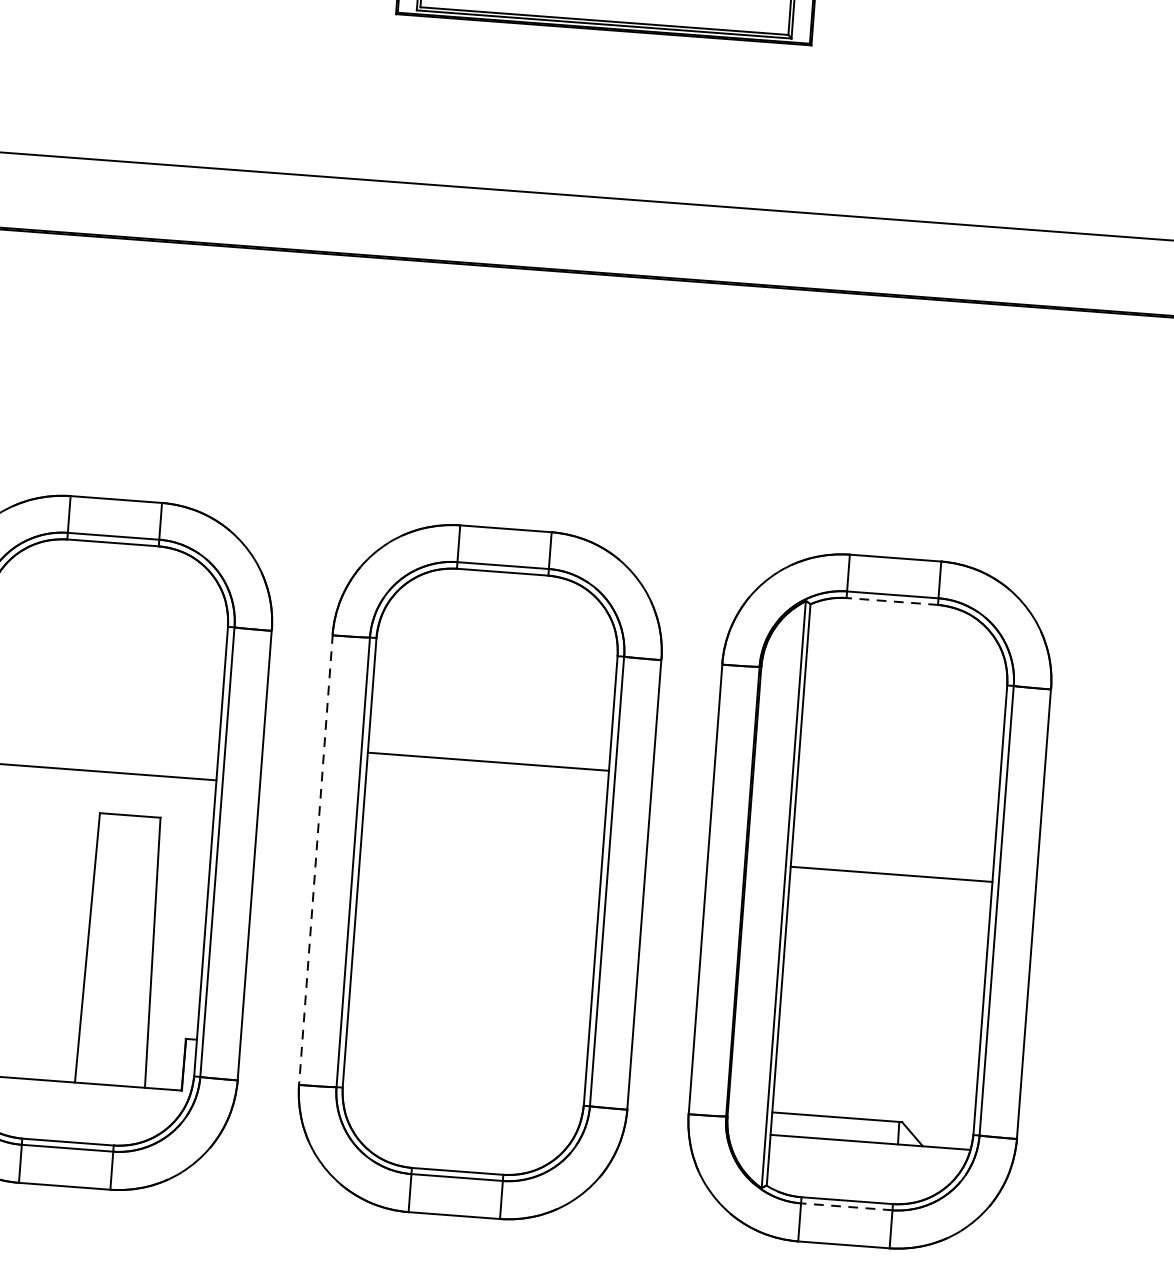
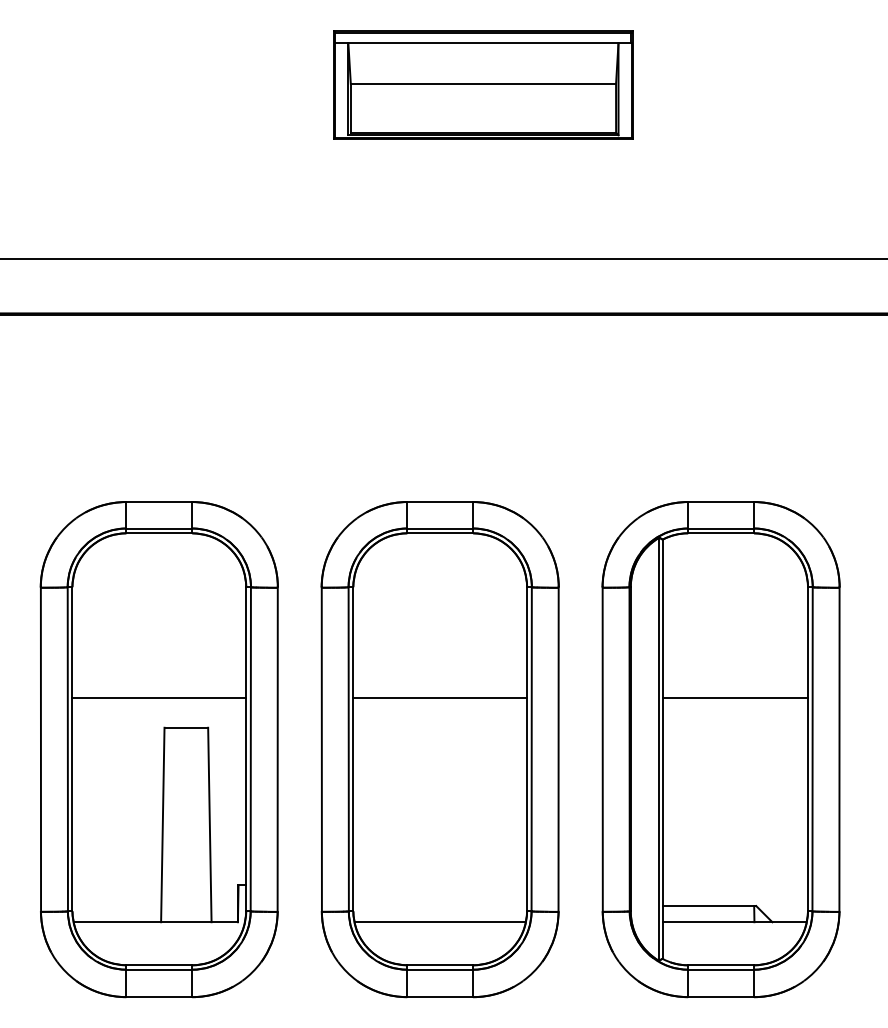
line: (892, 601) -> (721, 533), dashed -> solid
line: (488, 761) -> (440, 697), moved
line: (315, 859) -> (321, 749), dashed -> solid
line: (891, 873) -> (735, 697), moved
line: (461, 1111) -> (439, 922), added
line: (847, 1206) -> (721, 969), dashed -> solid

